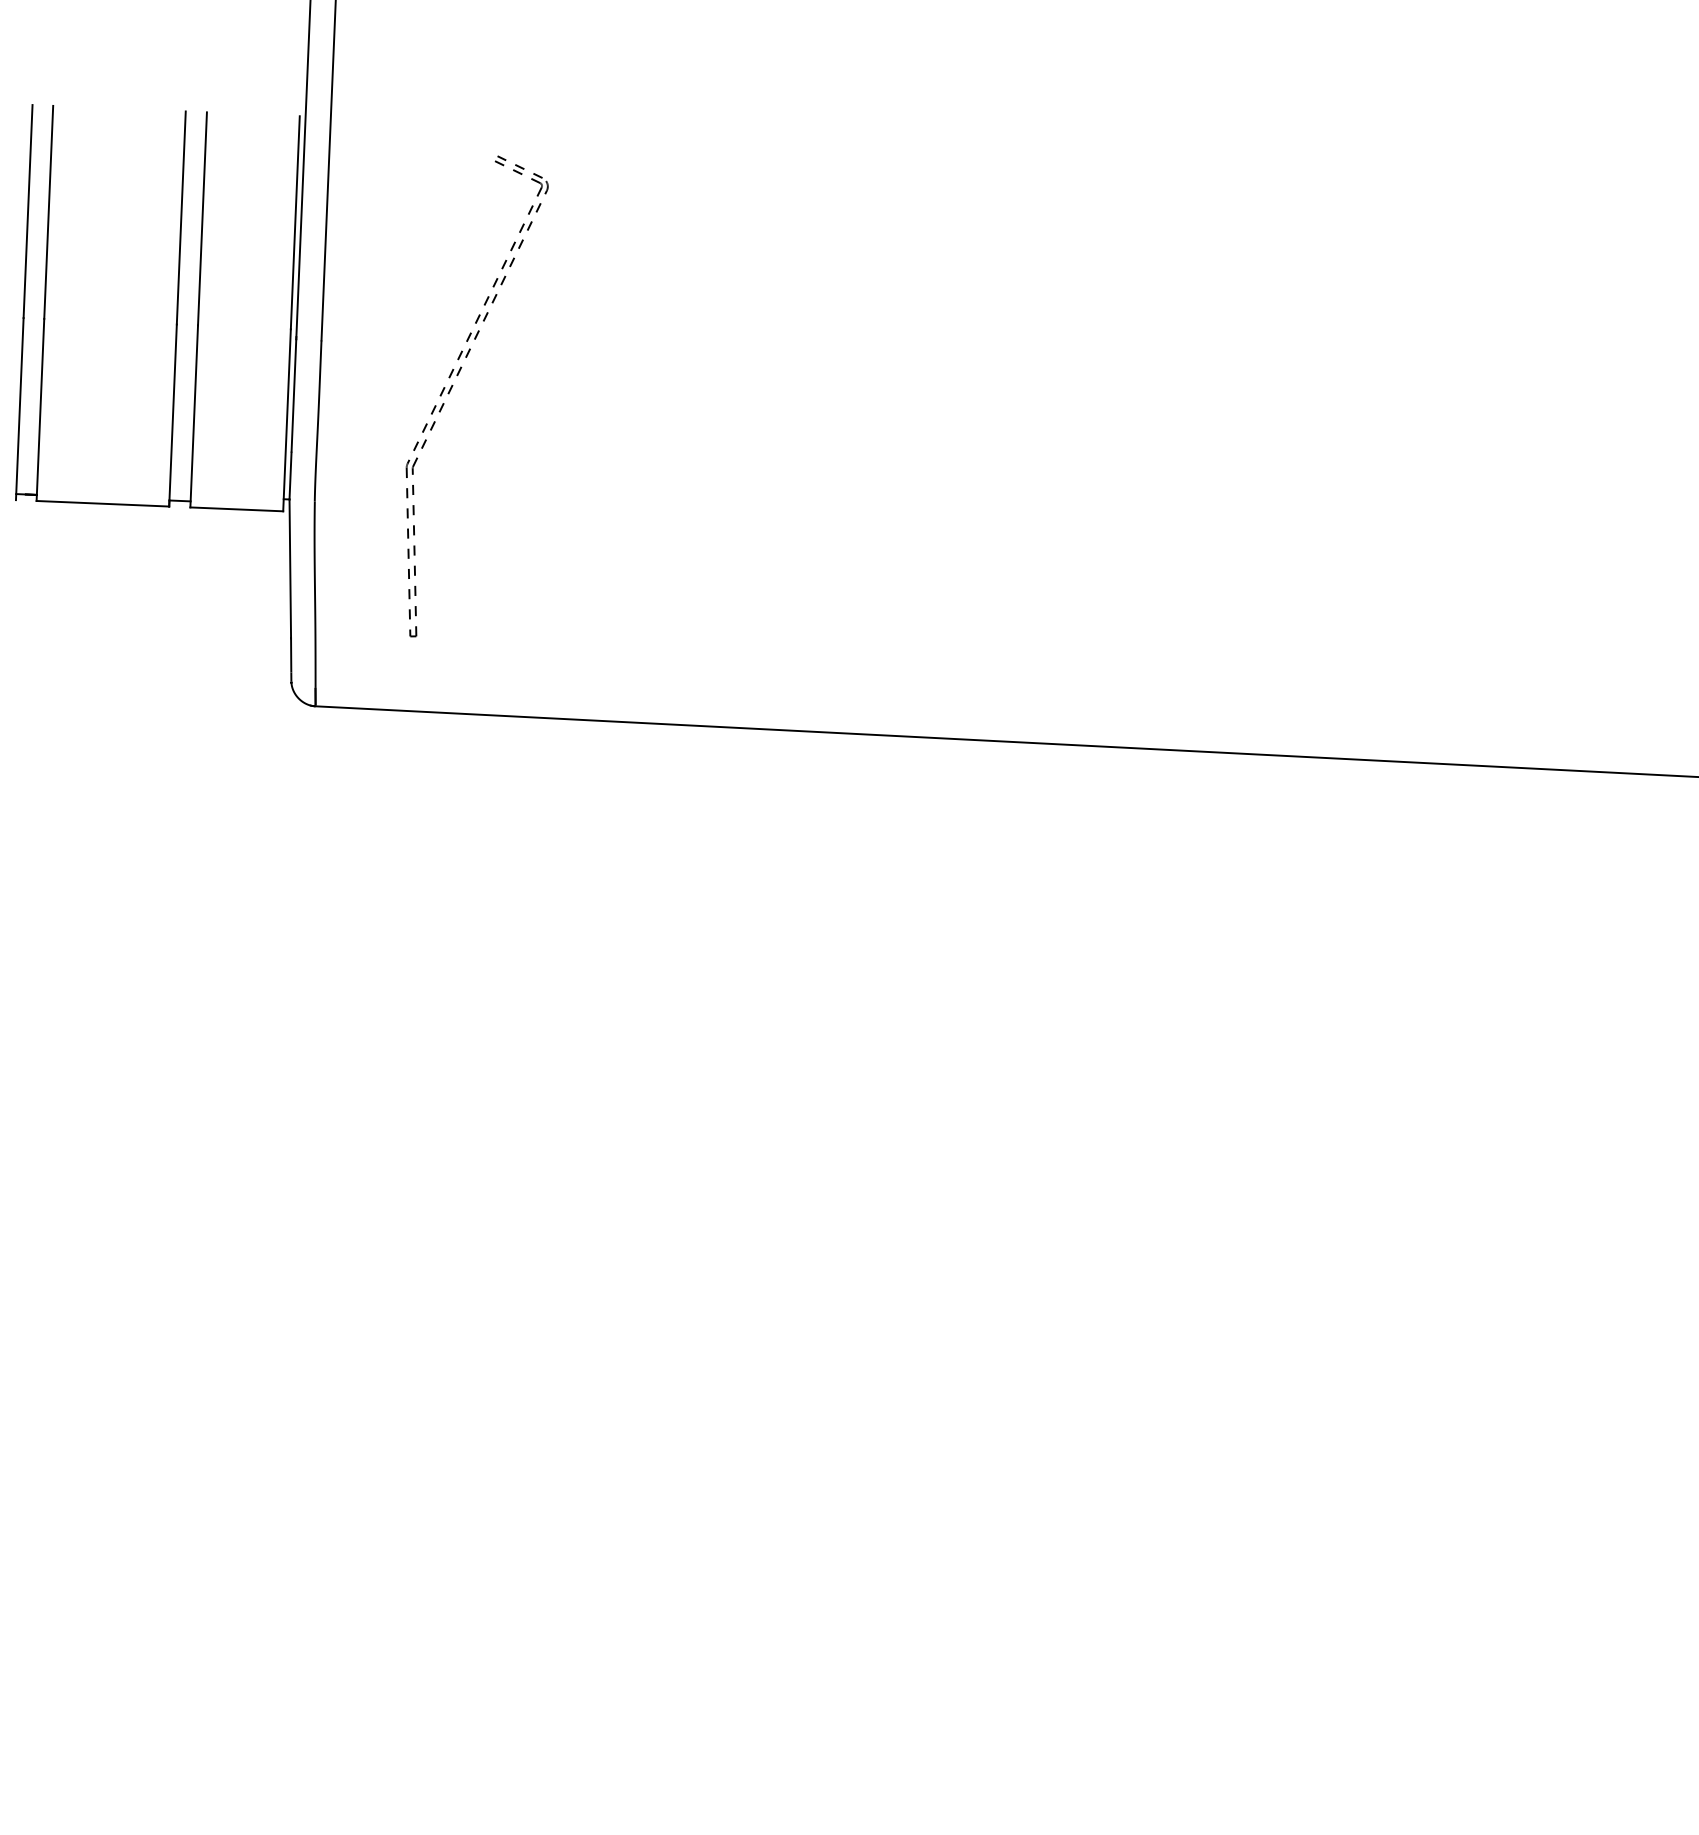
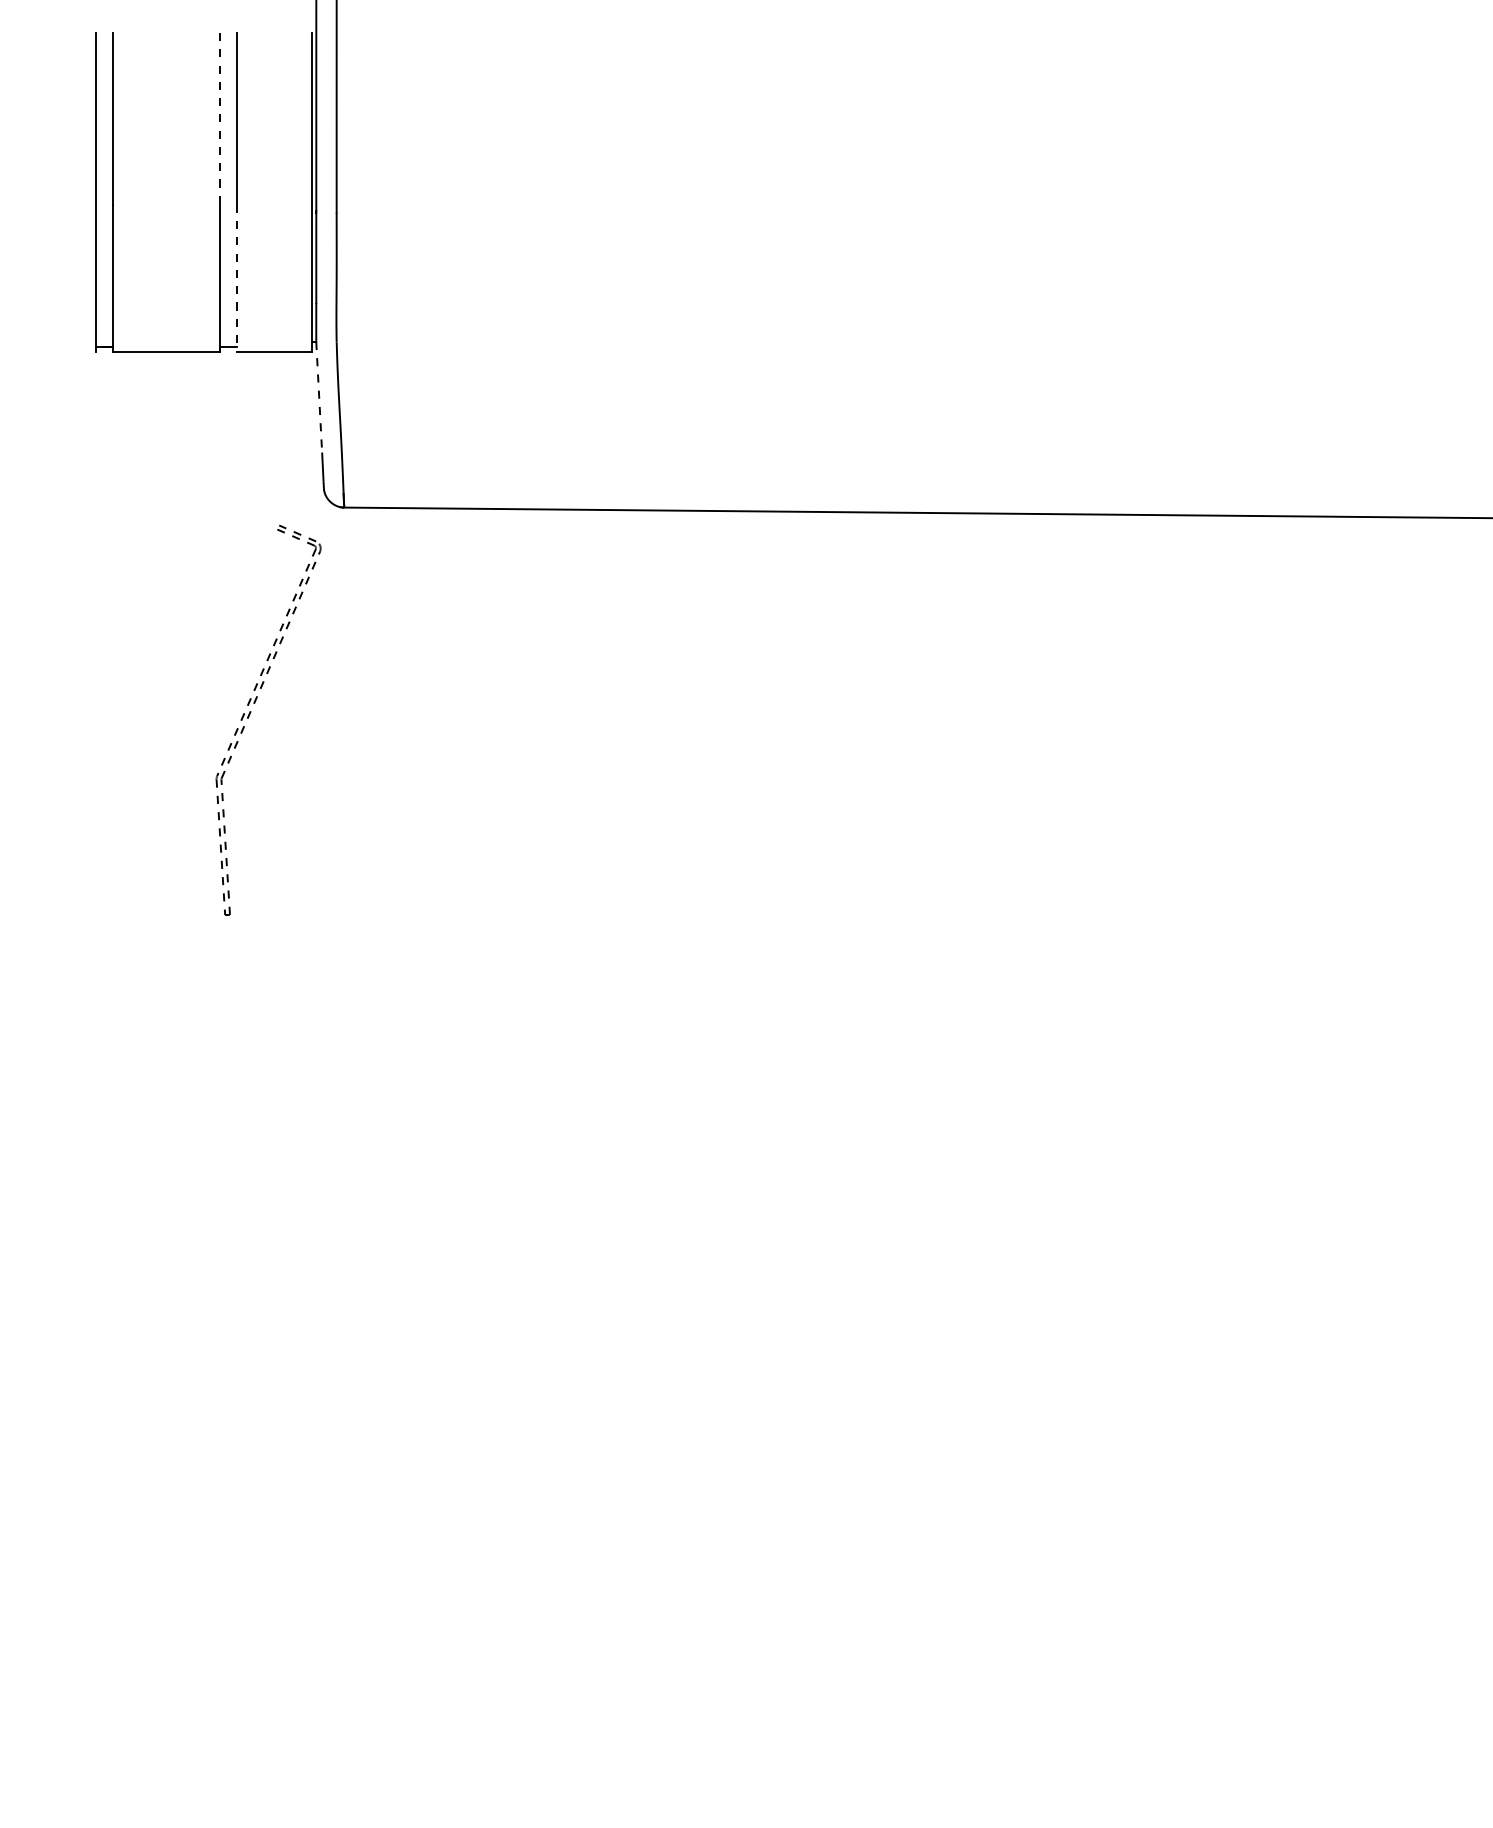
line: (181, 217) -> (219, 118), solid -> dashed
part: (453, 386) -> (251, 712), moved
line: (193, 416) -> (236, 278), solid -> dashed
line: (290, 569) -> (319, 398), solid -> dashed

